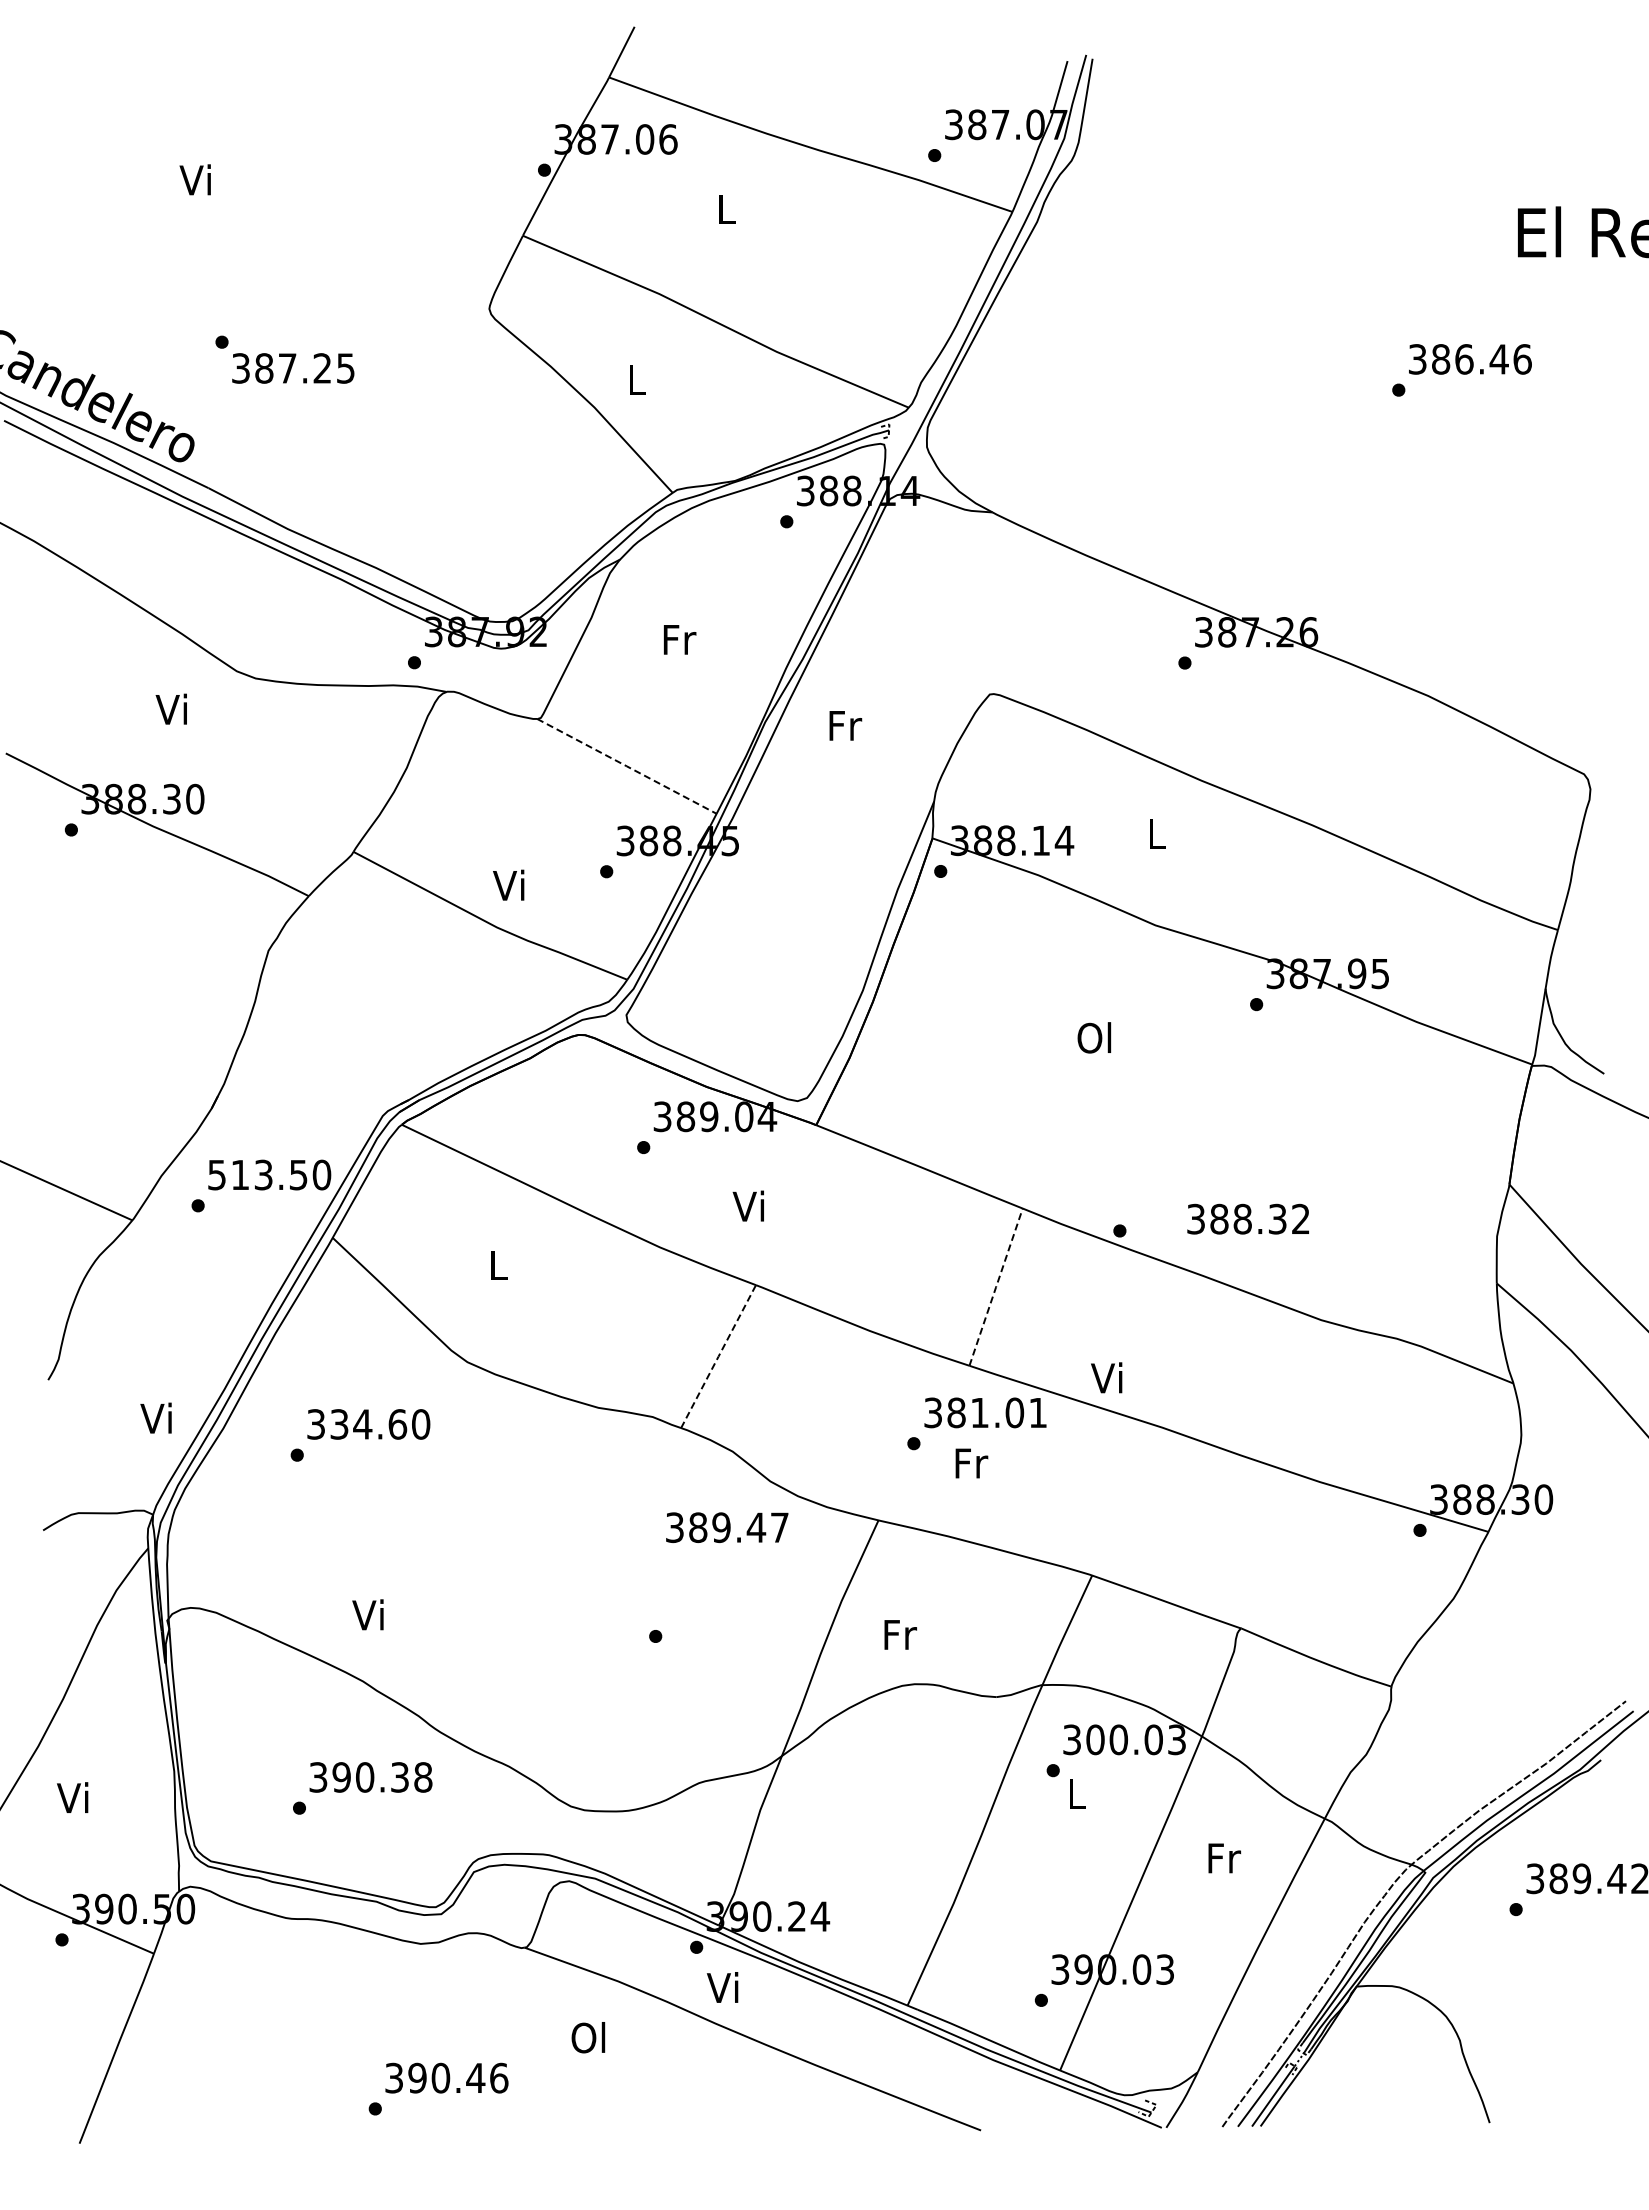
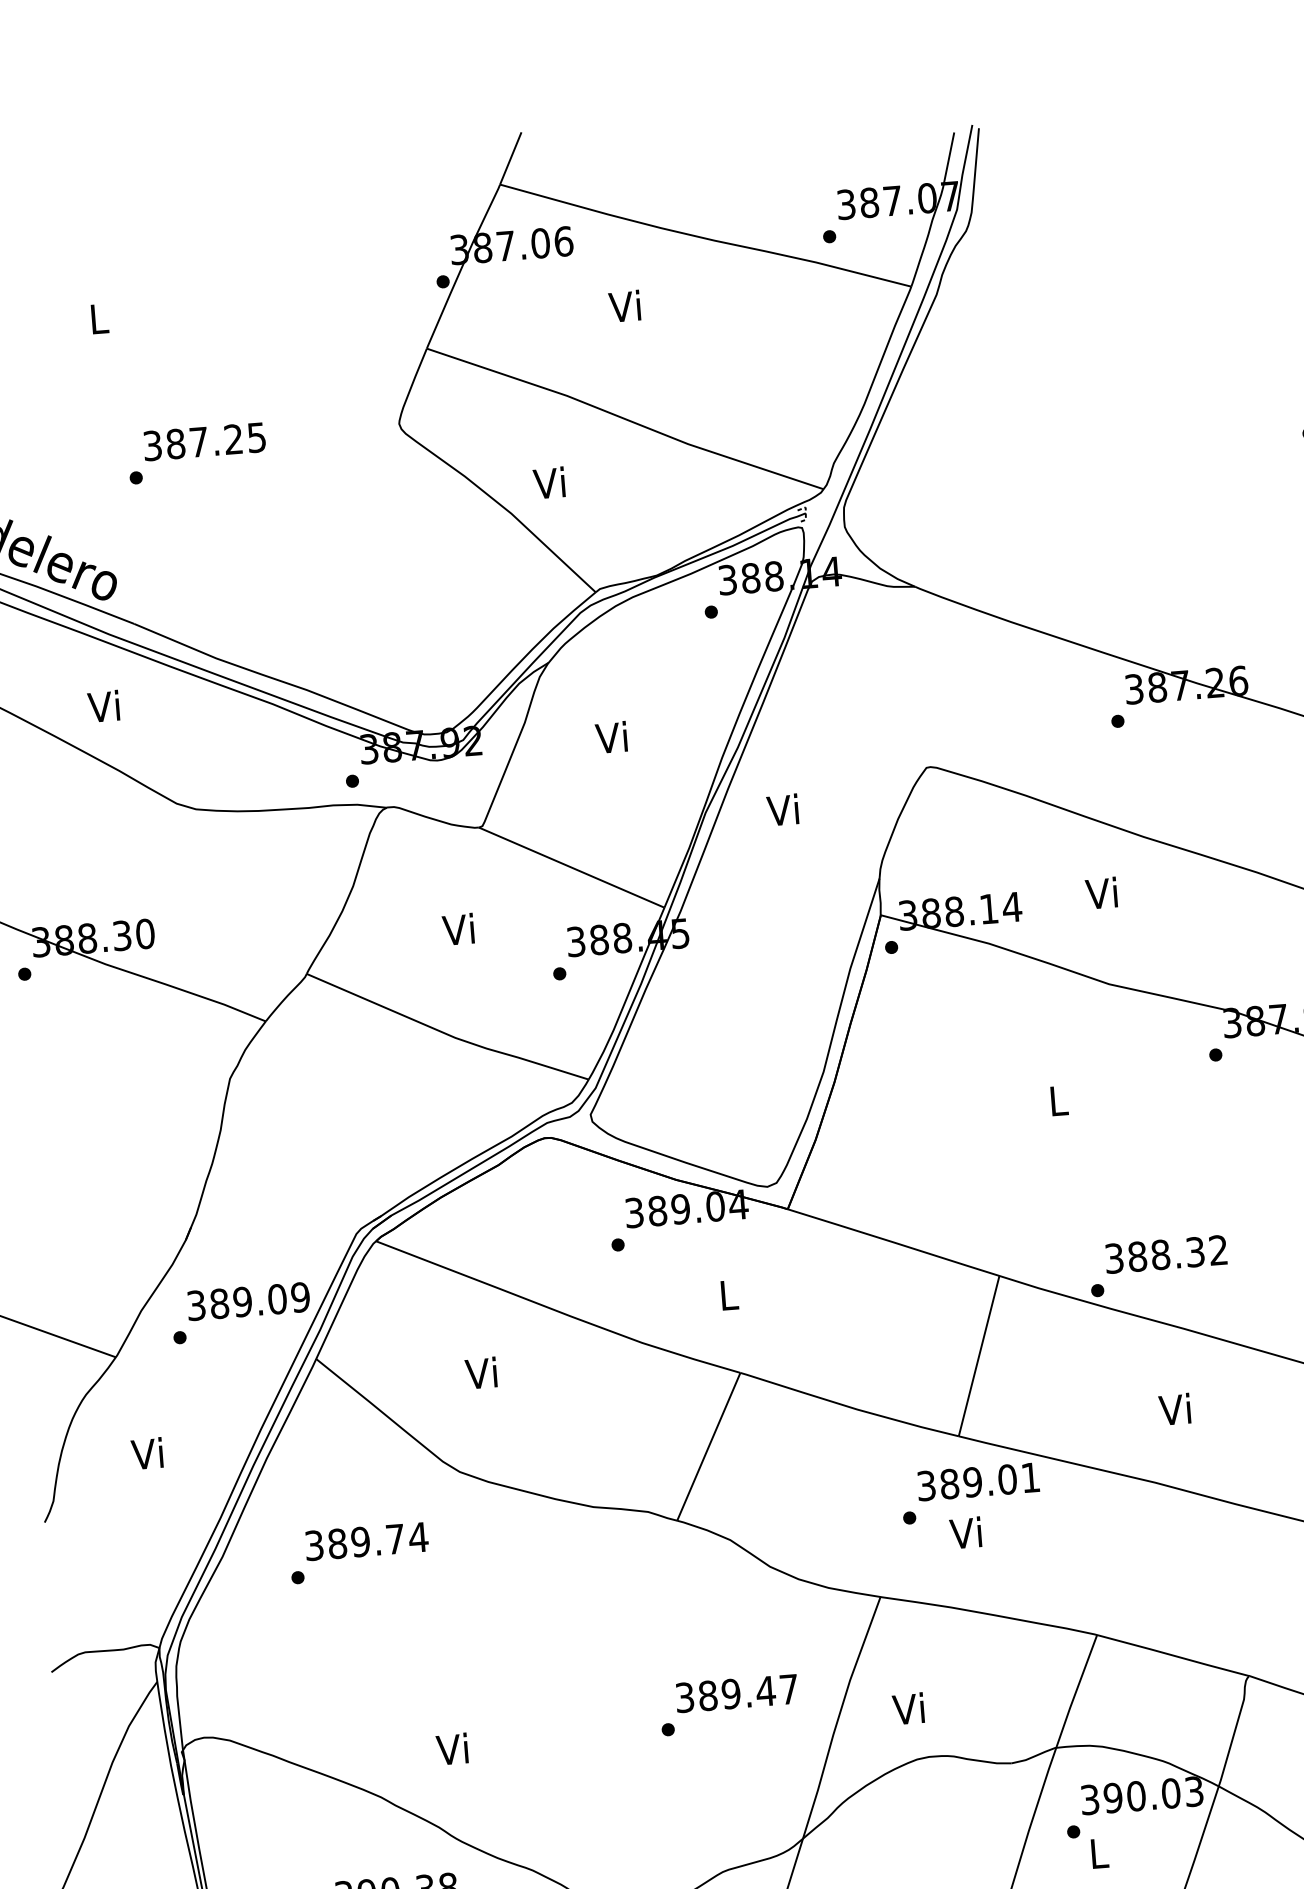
text: (194, 179) -> (96, 318), Vi -> L
text: (723, 208) -> (623, 305), L -> Vi
text: (293, 368) -> (204, 441), moved
text: (634, 379) -> (548, 482), L -> Vi
text: (678, 638) -> (612, 736), Fr -> Vi
text: (170, 708) -> (102, 705), moved
text: (844, 724) -> (784, 809), Fr -> Vi
line: (626, 766) -> (571, 867), dashed -> solid
text: (1154, 833) -> (1101, 893), L -> Vi
text: (508, 884) -> (458, 928), moved
text: (1094, 1037) -> (1057, 1100), Ol -> L
text: (269, 1174) -> (248, 1301), 513.50 -> 389.09
text: (747, 1205) -> (725, 1294), Vi -> L
text: (1247, 1218) -> (1165, 1253), moved
text: (496, 1264) -> (481, 1372), L -> Vi
line: (996, 1287) -> (979, 1356), dashed -> solid
line: (718, 1356) -> (708, 1446), dashed -> solid
text: (1106, 1377) -> (1174, 1409), moved
text: (979, 1412) -> (972, 1481), 381.01 -> 389.01
text: (155, 1417) -> (146, 1452), moved
text: (380, 1424) -> (378, 1540), 334.60 -> 389.74
text: (970, 1462) -> (967, 1532), Fr -> Vi
text: (727, 1527) -> (737, 1693), moved
text: (367, 1614) -> (451, 1748), moved
text: (899, 1633) -> (910, 1707), Fr -> Vi
text: (1095, 1739) -> (1113, 1797), 300.03 -> 390.03

